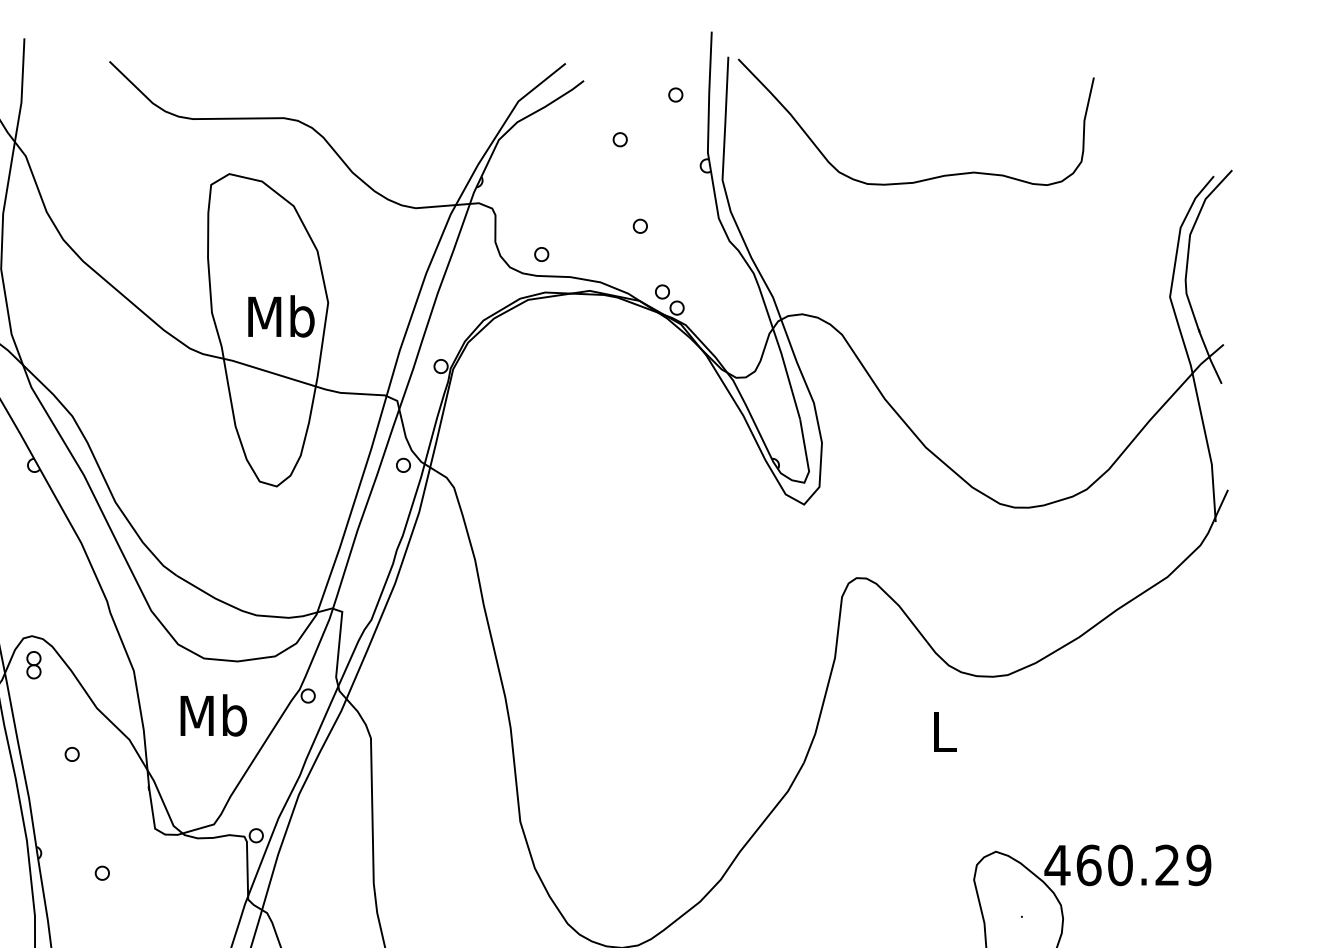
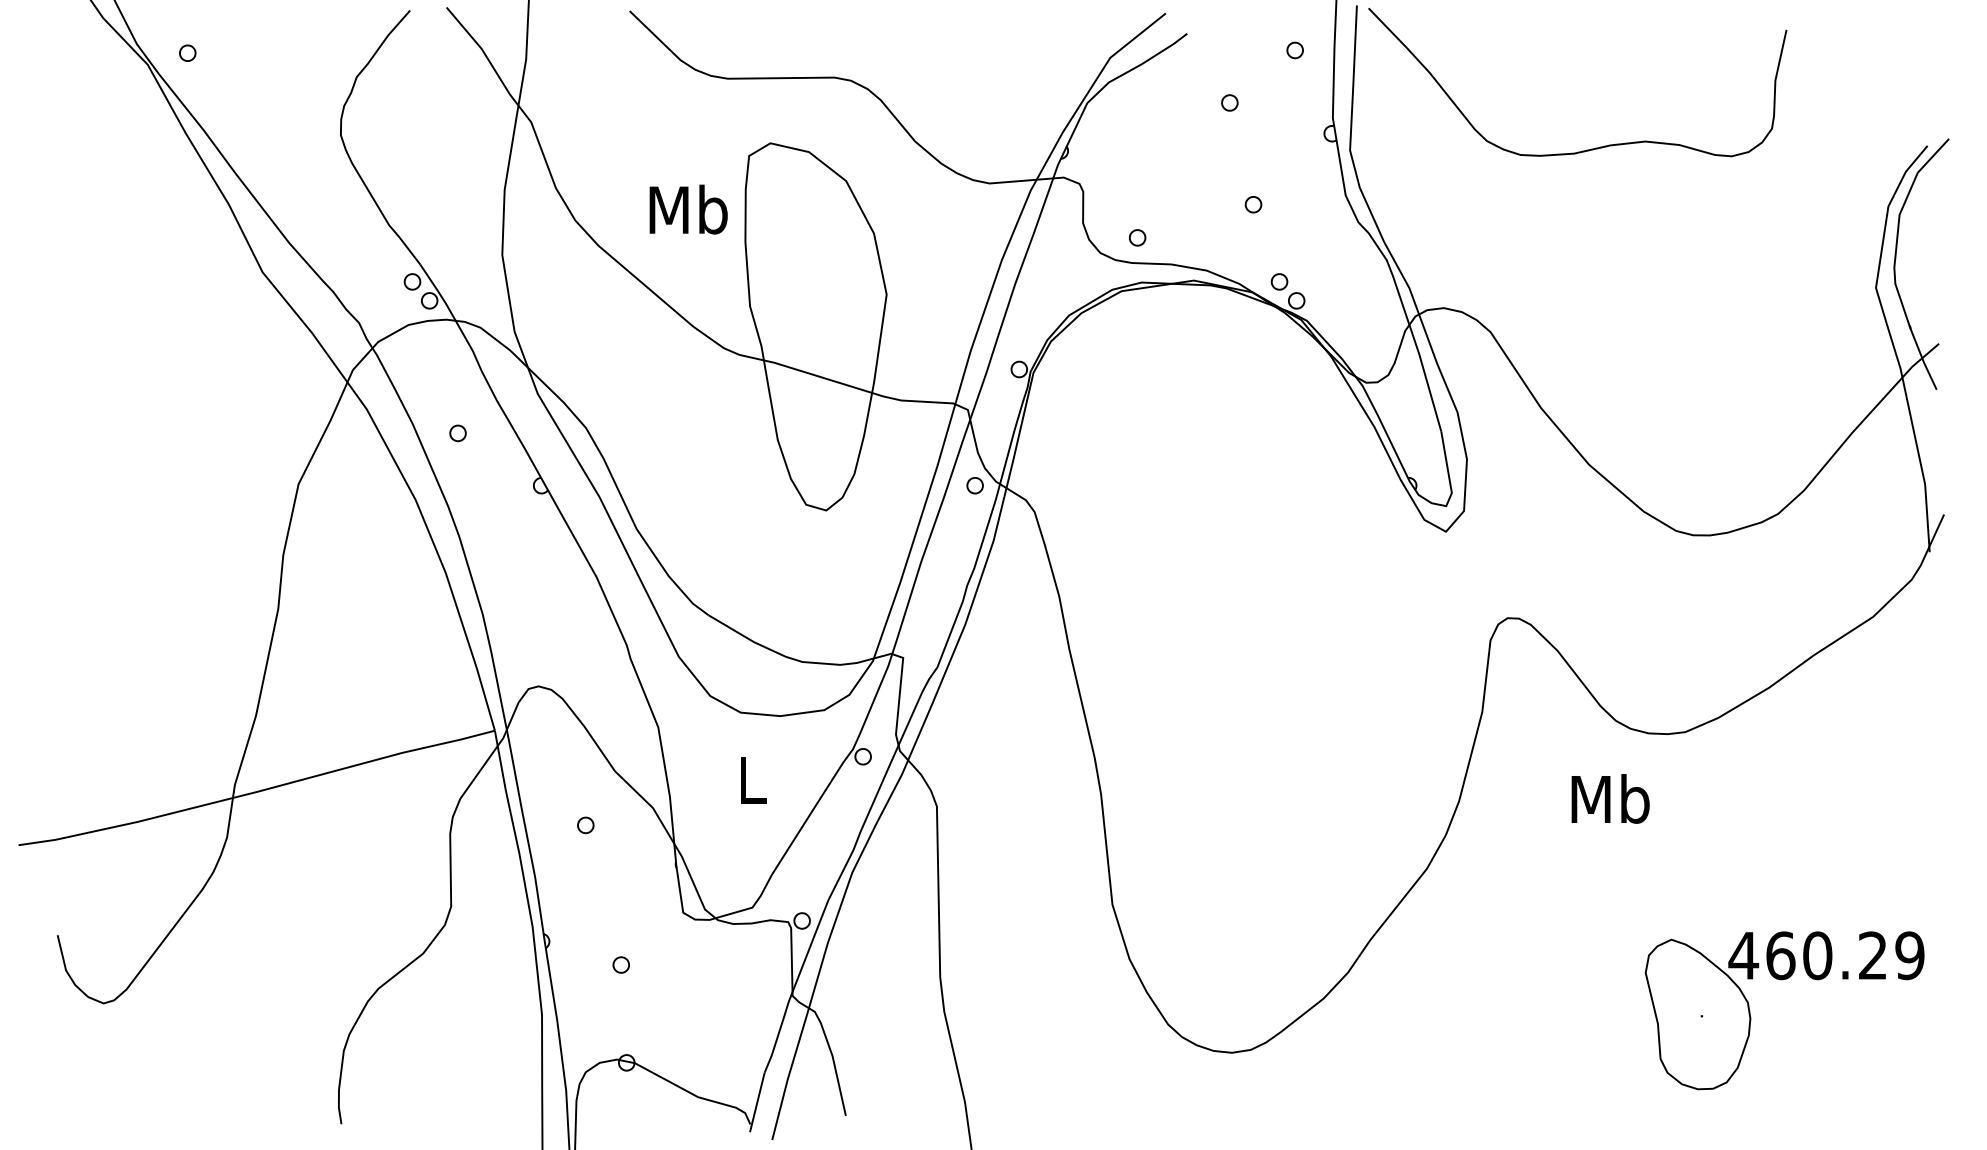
text: (281, 316) -> (688, 209), moved
part: (33, 665) -> (540, 720), removed
text: (214, 715) -> (752, 779), Mb -> L
text: (944, 731) -> (1610, 798), L -> Mb

